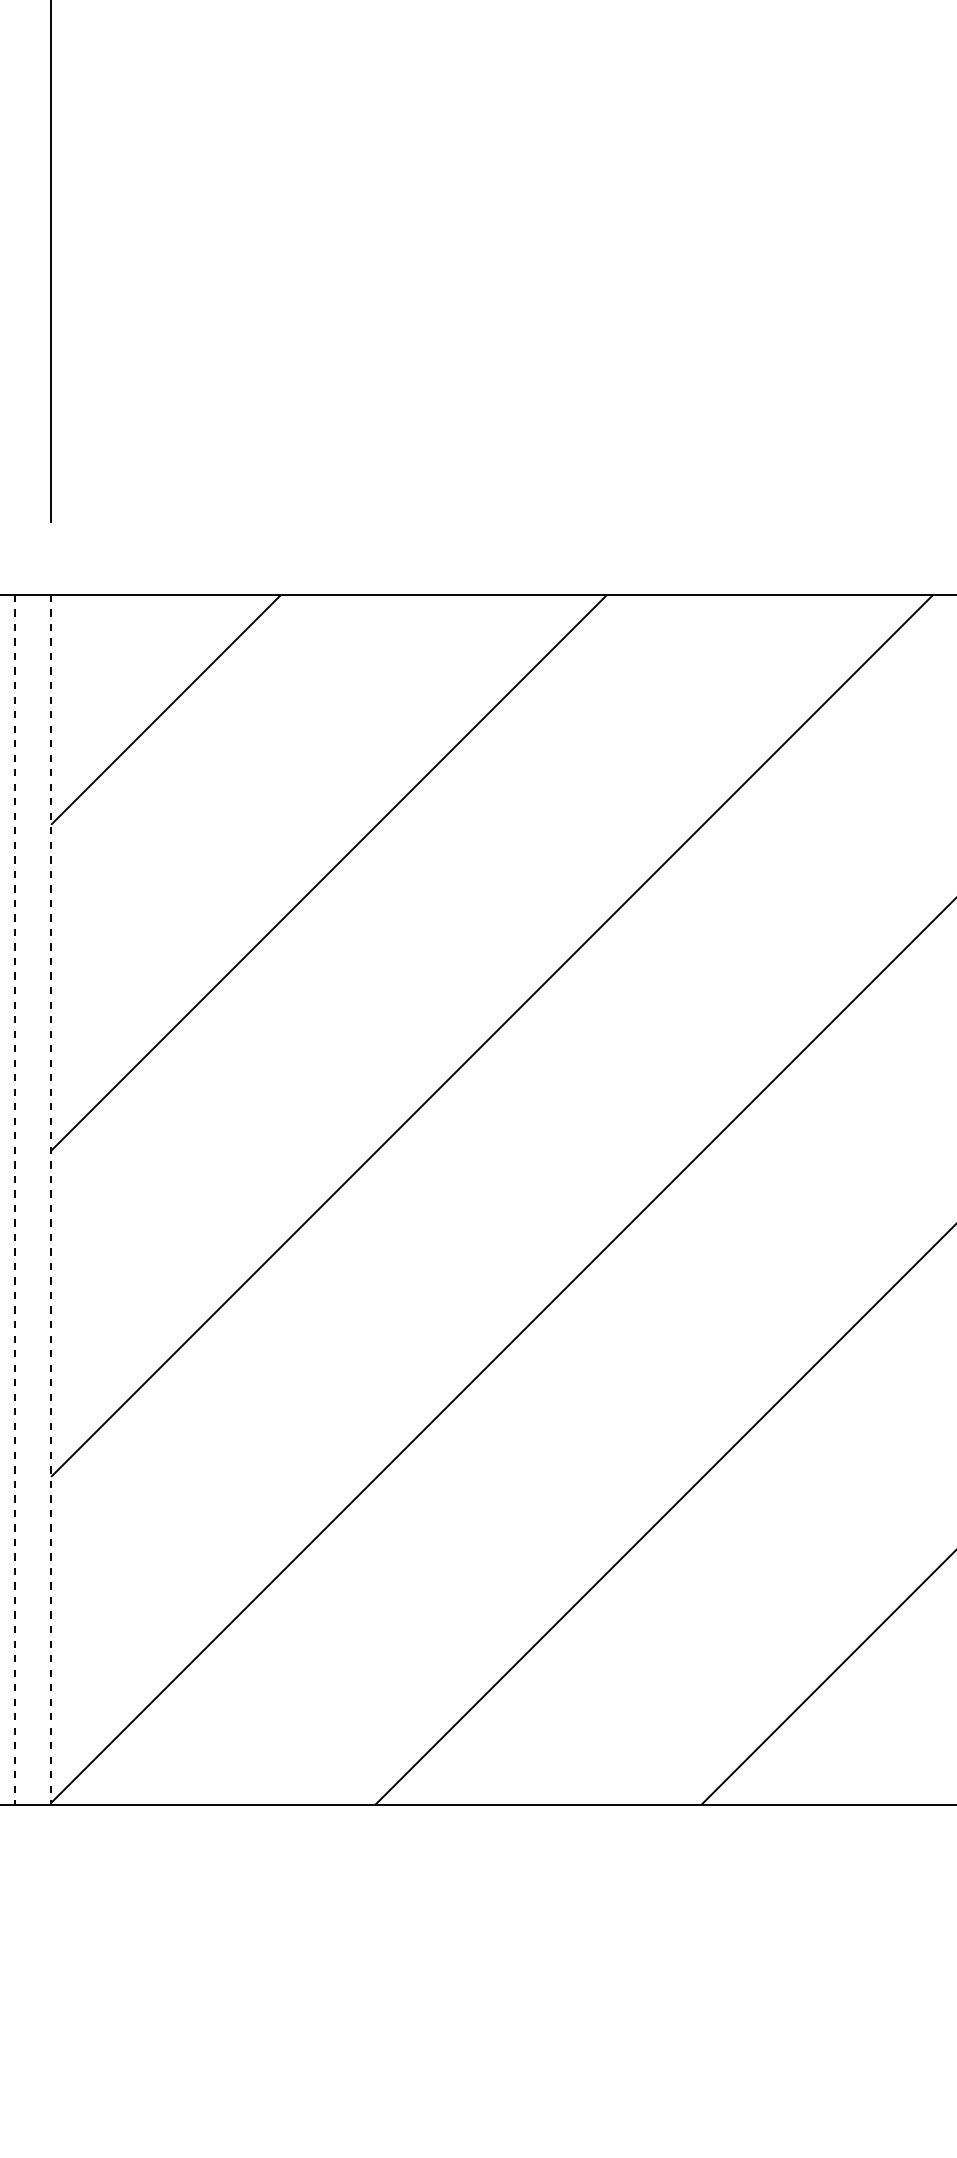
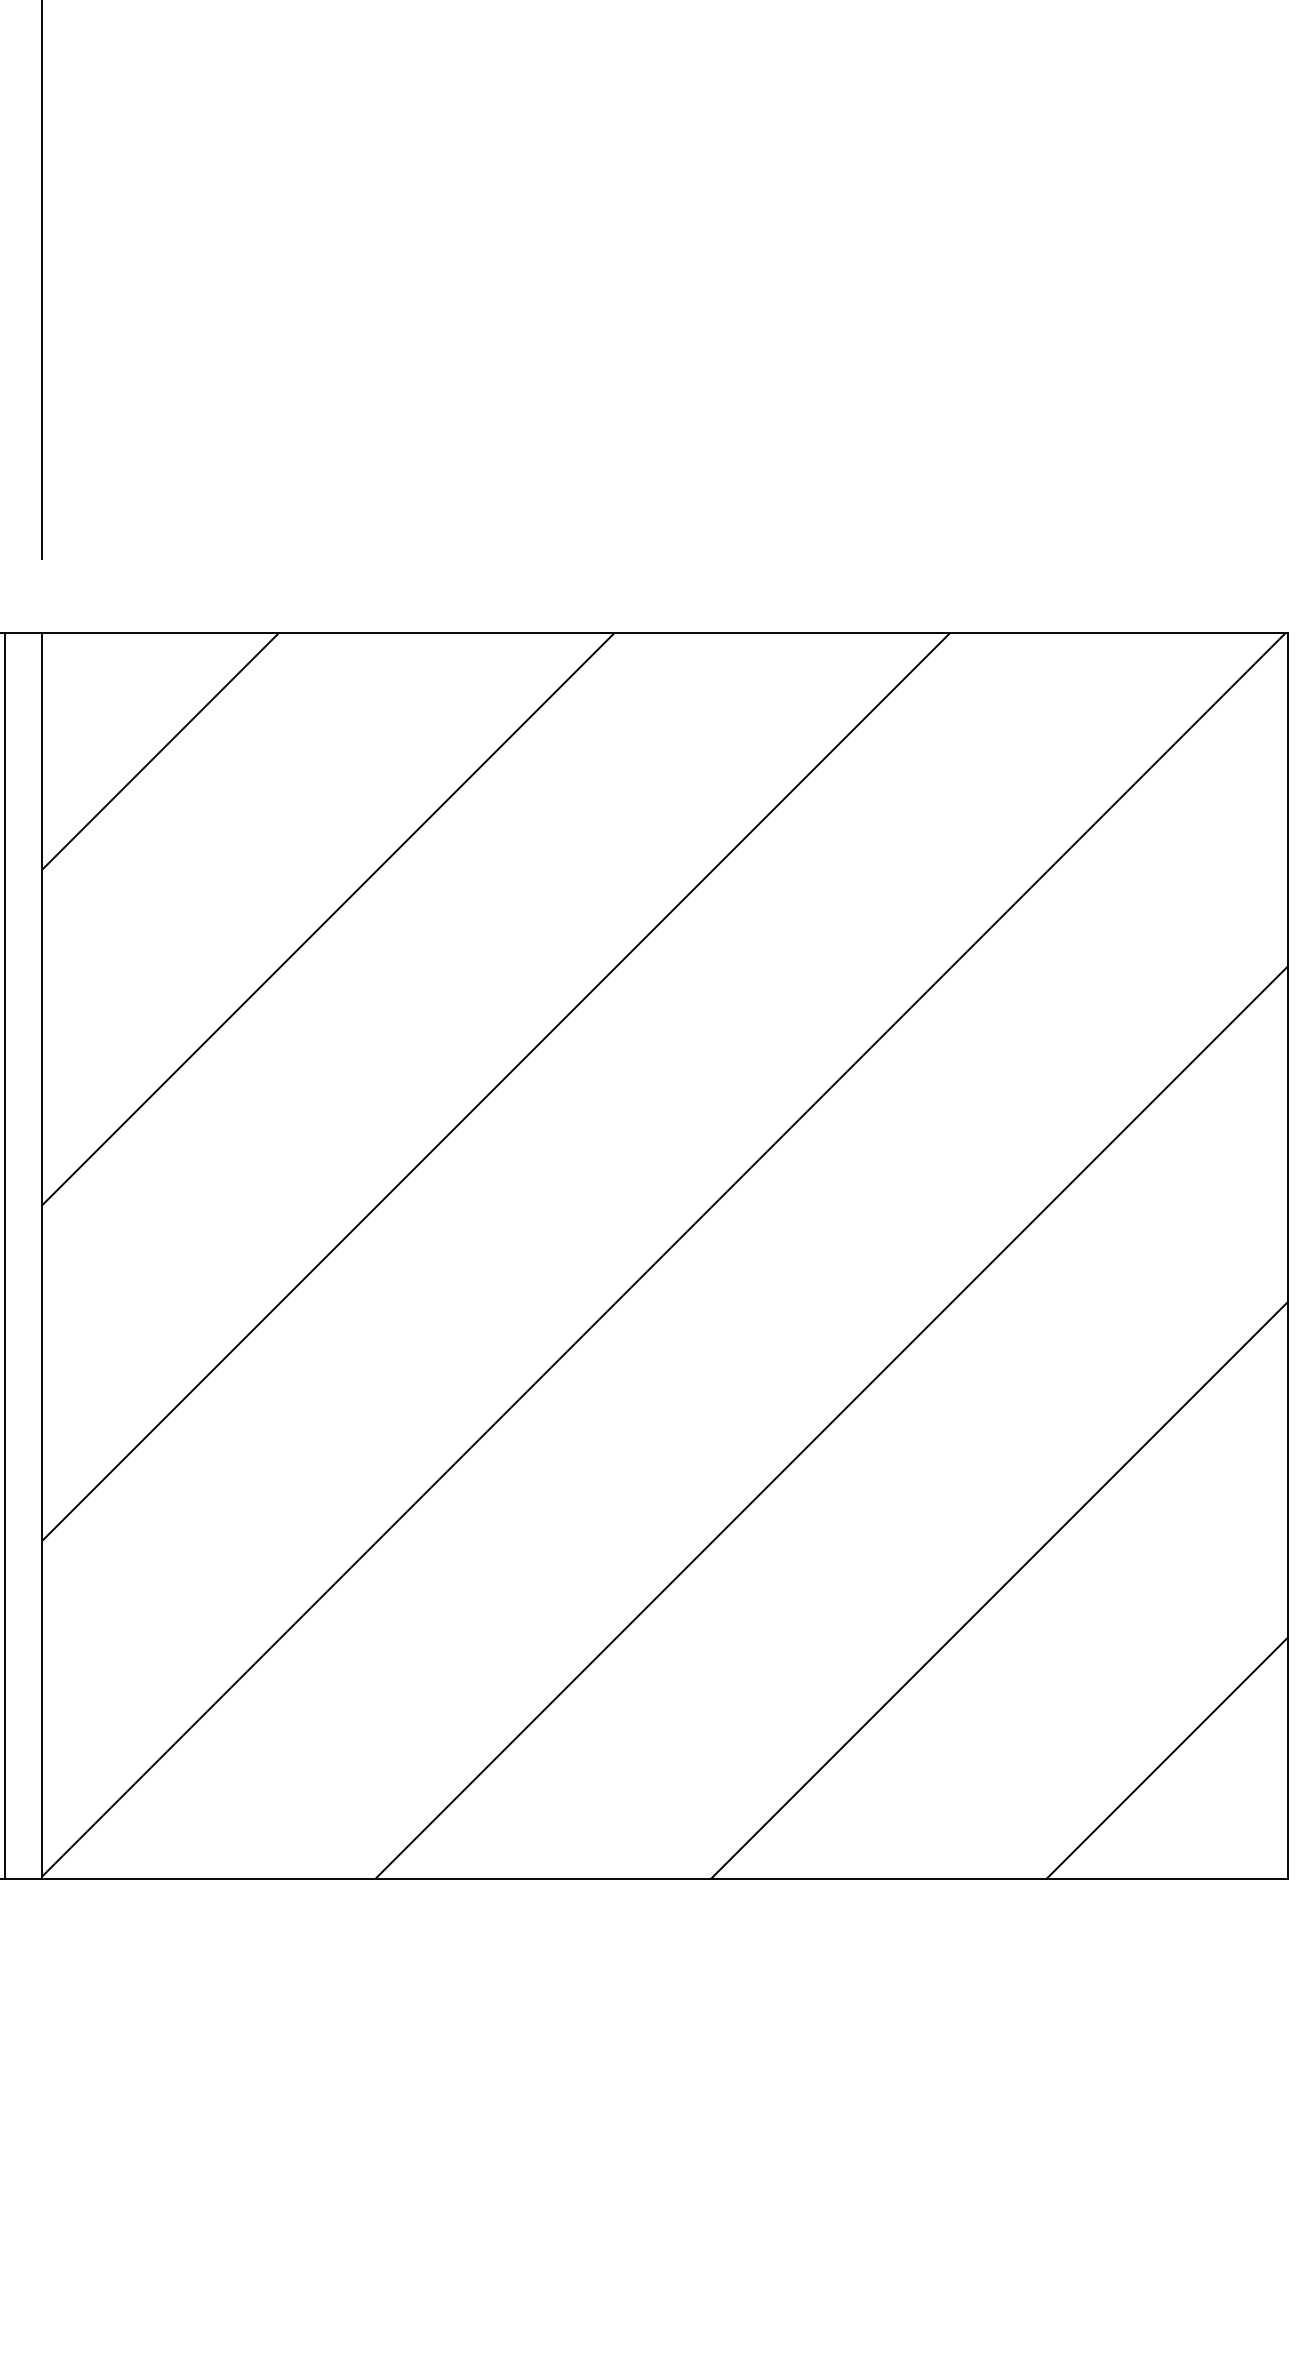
line: (14, 1200) -> (4, 1256), dashed -> solid
line: (50, 1200) -> (41, 1256), dashed -> solid

